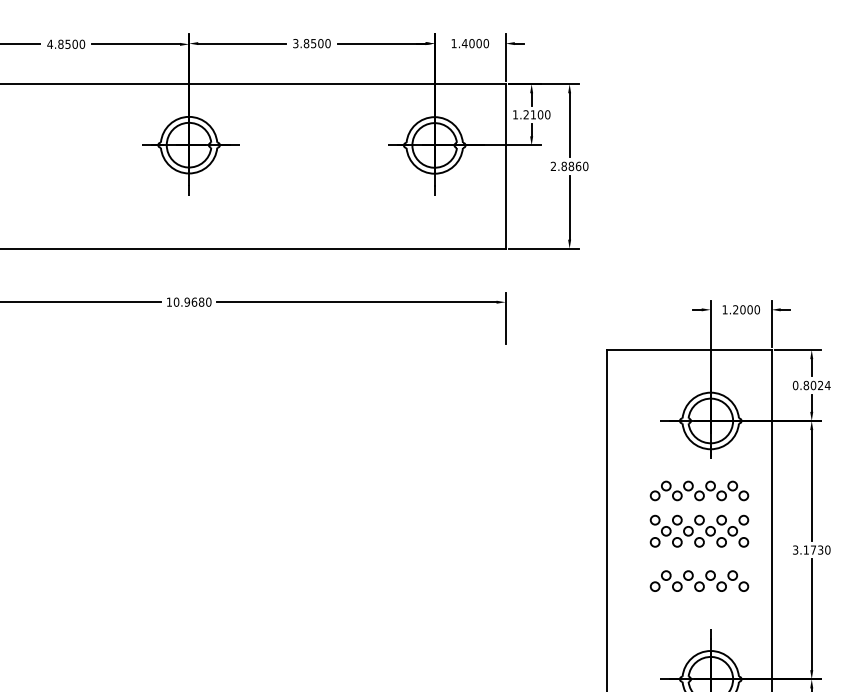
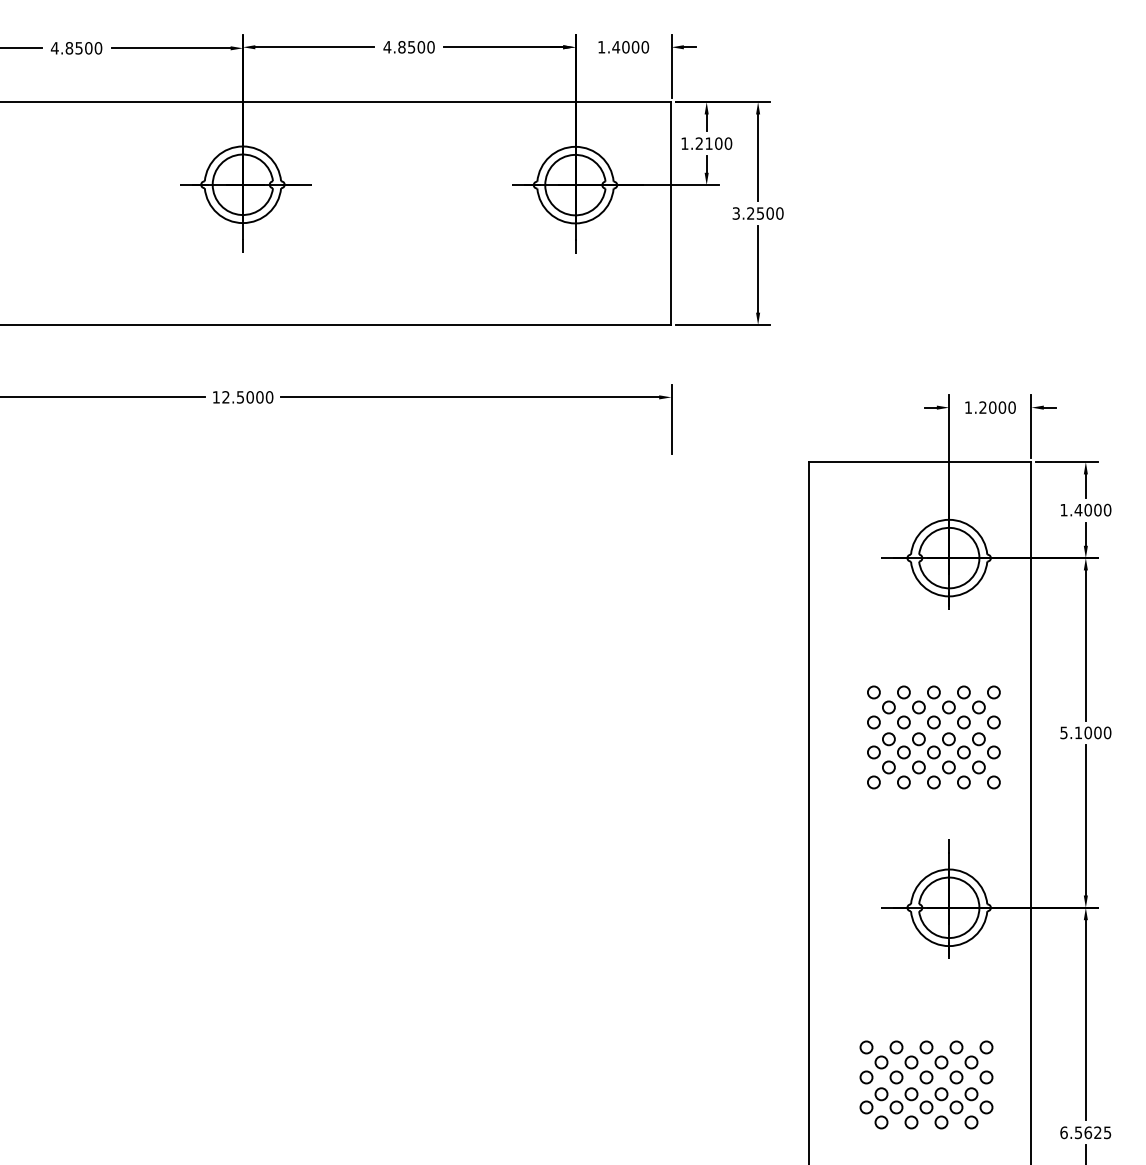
text: (295, 43) -> (387, 47), 3.8500 -> 4.8500
text: (566, 166) -> (753, 213), 2.8860 -> 3.2500
text: (188, 302) -> (242, 397), 10.9680 -> 12.5000
text: (811, 385) -> (1085, 509), 0.8024 -> 1.4000
part: (699, 490) -> (933, 745), moved
text: (807, 549) -> (1080, 732), 3.1730 -> 5.1000

